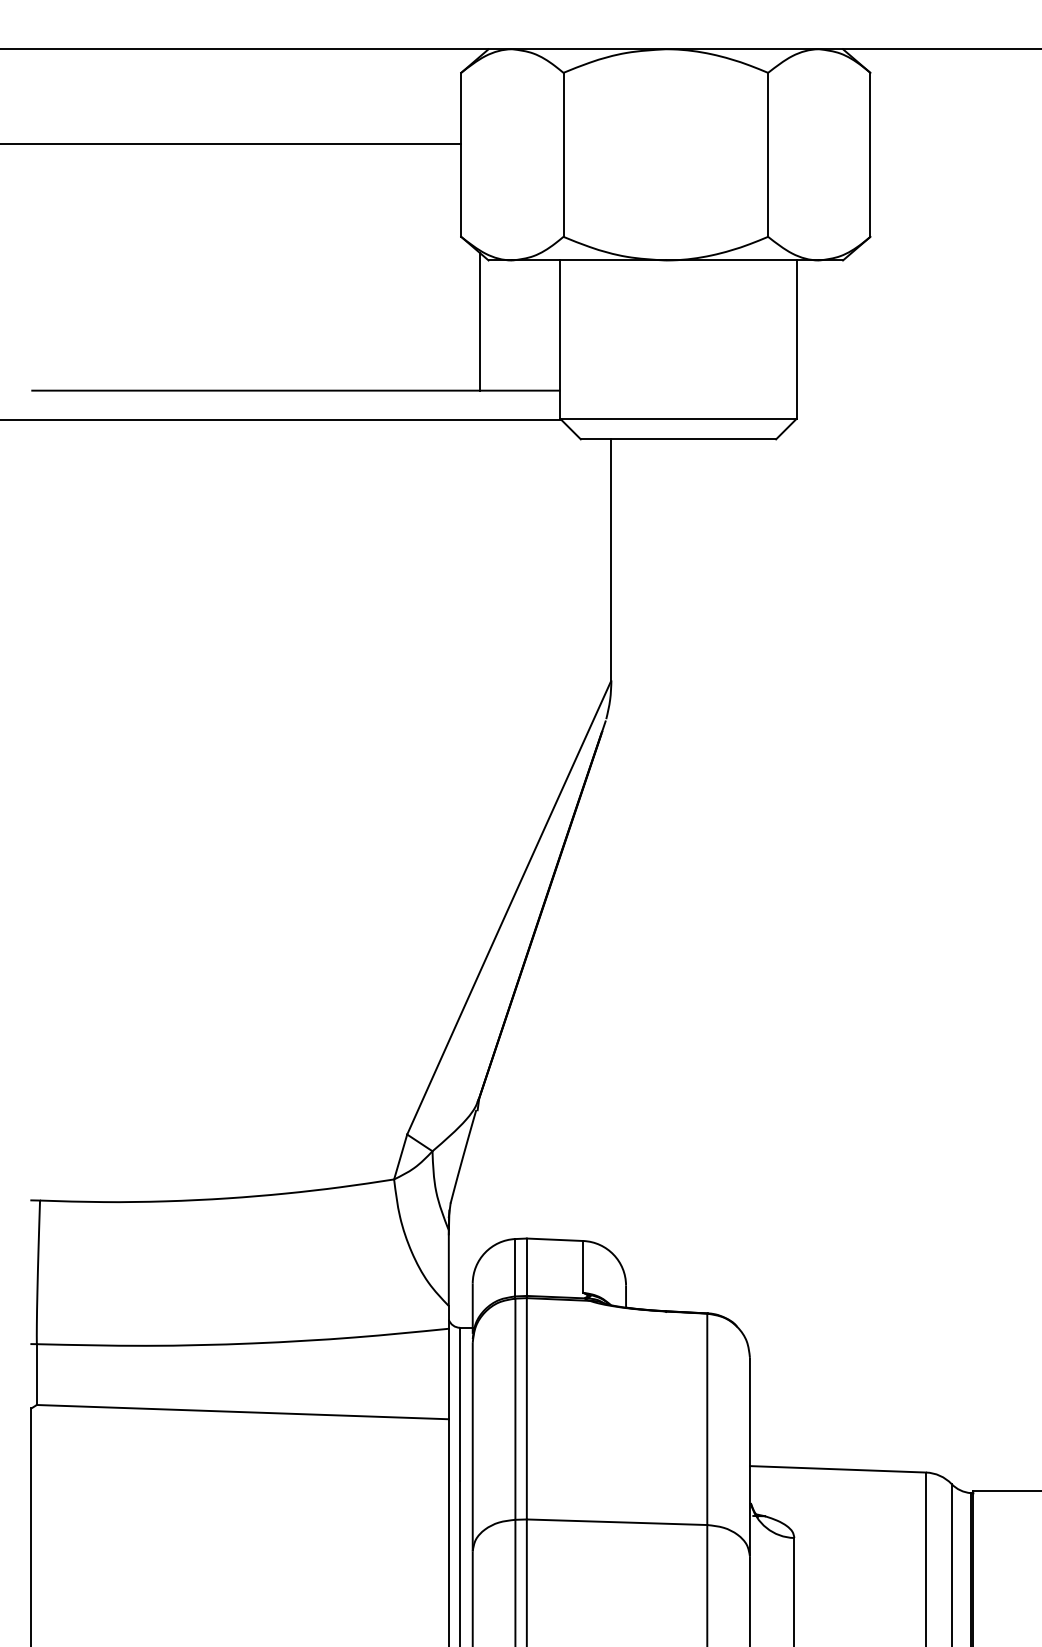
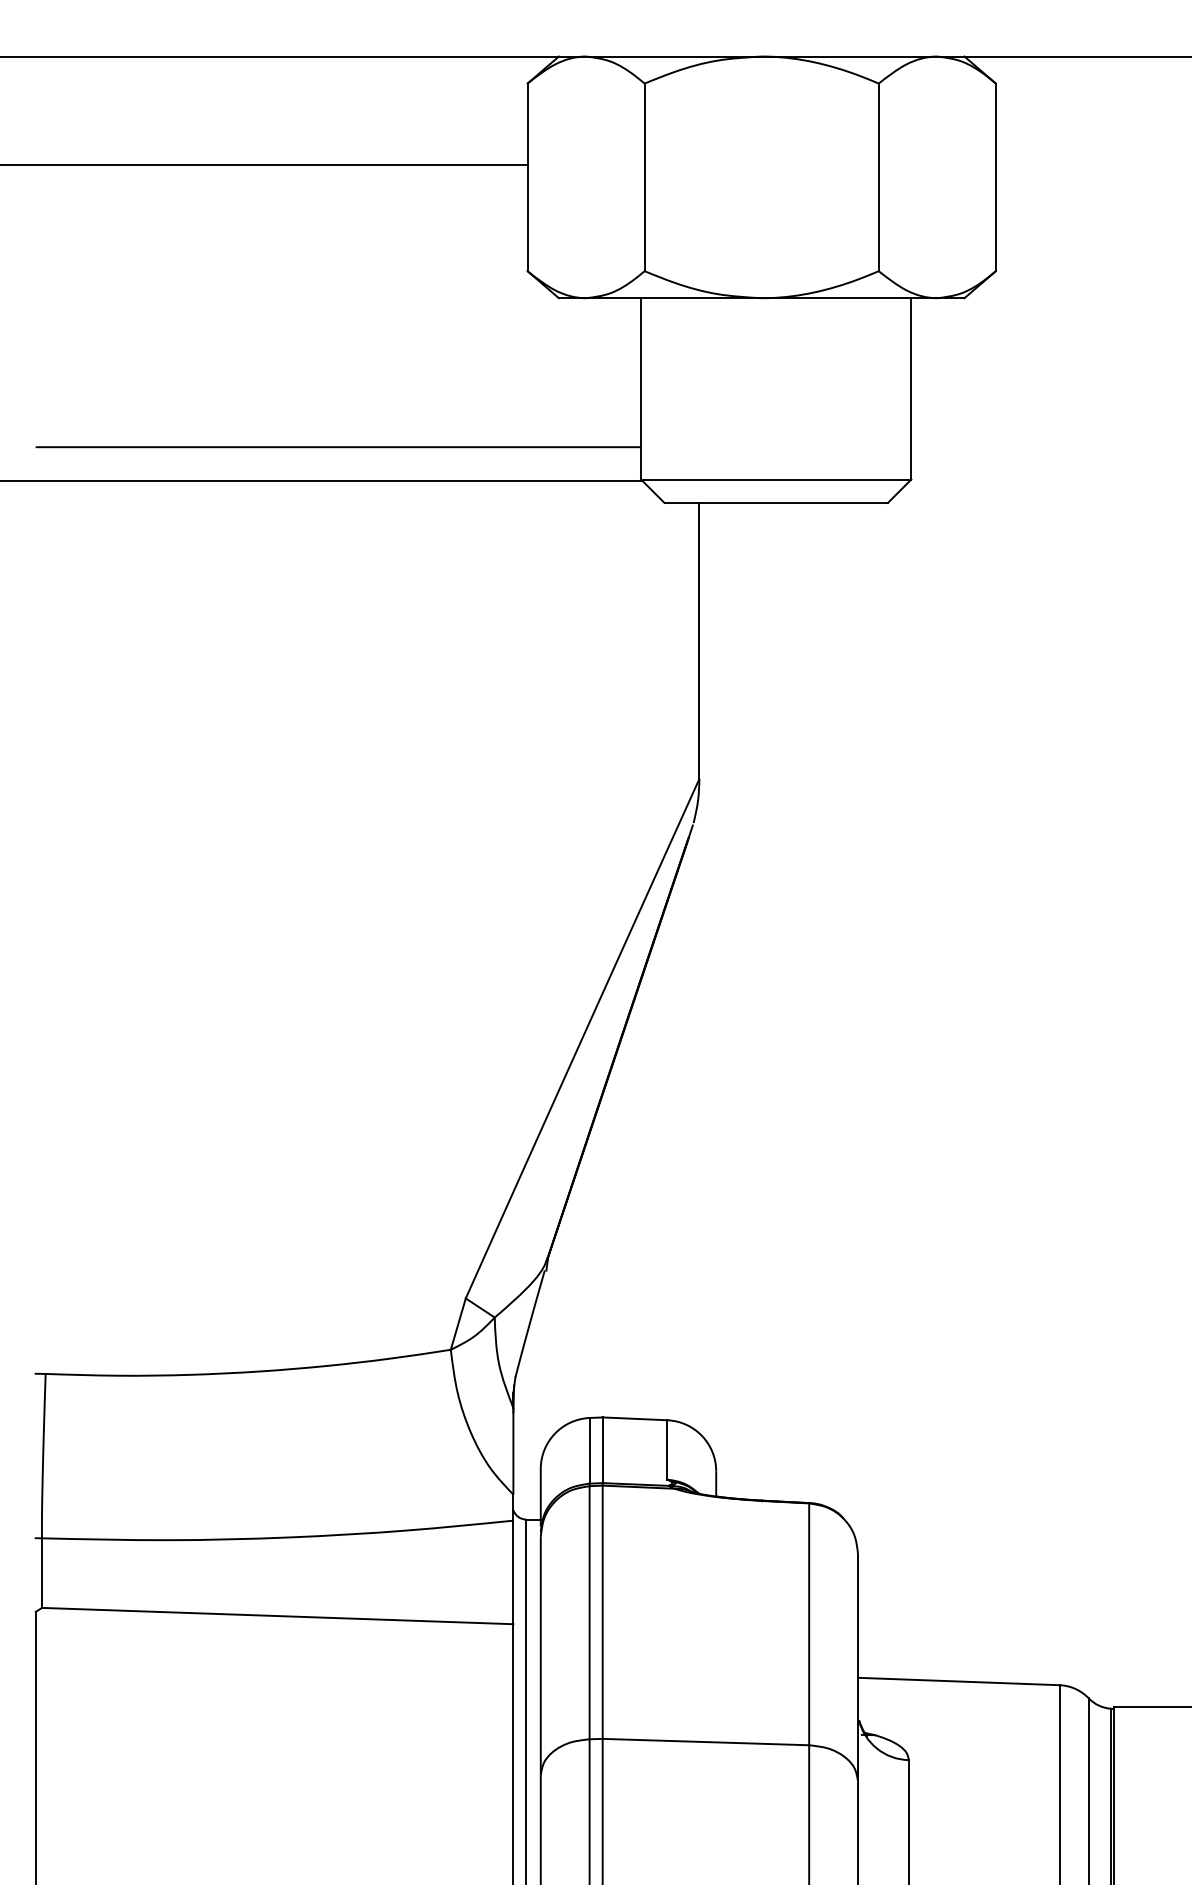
line: (479, 321) -> (548, 368), removed

